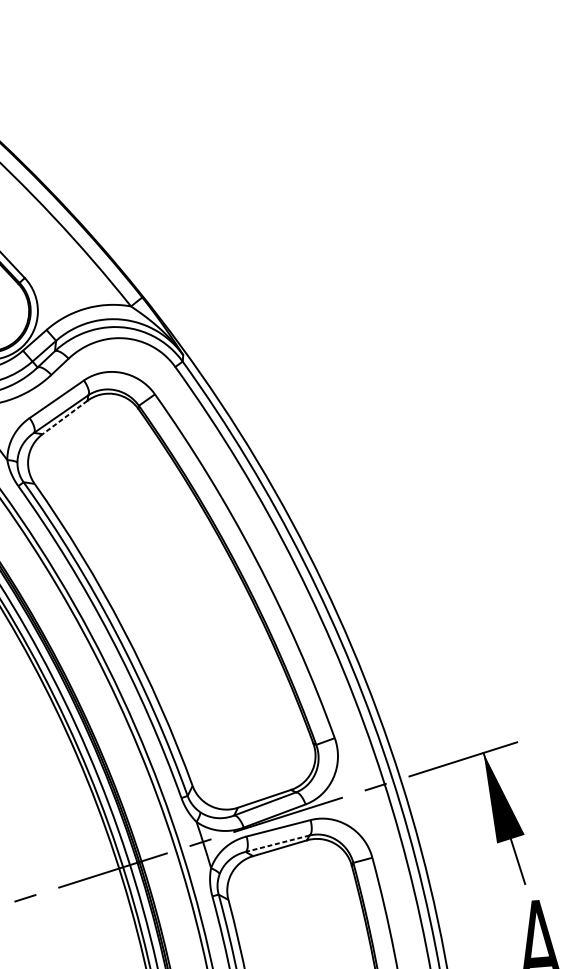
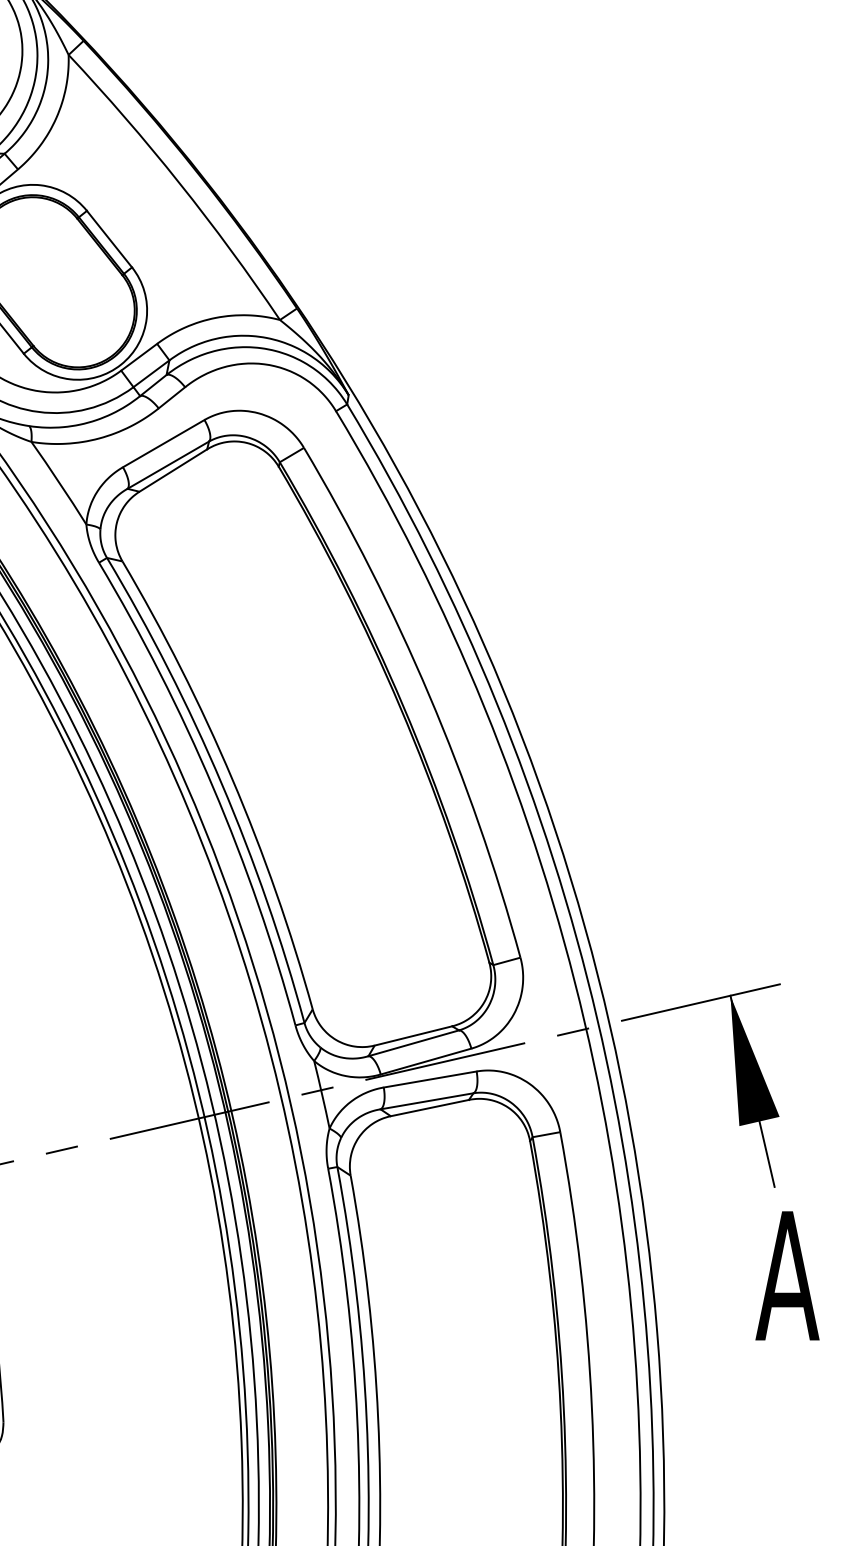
line: (65, 417) -> (173, 470), dashed -> solid
line: (277, 843) -> (426, 1101), dashed -> solid

